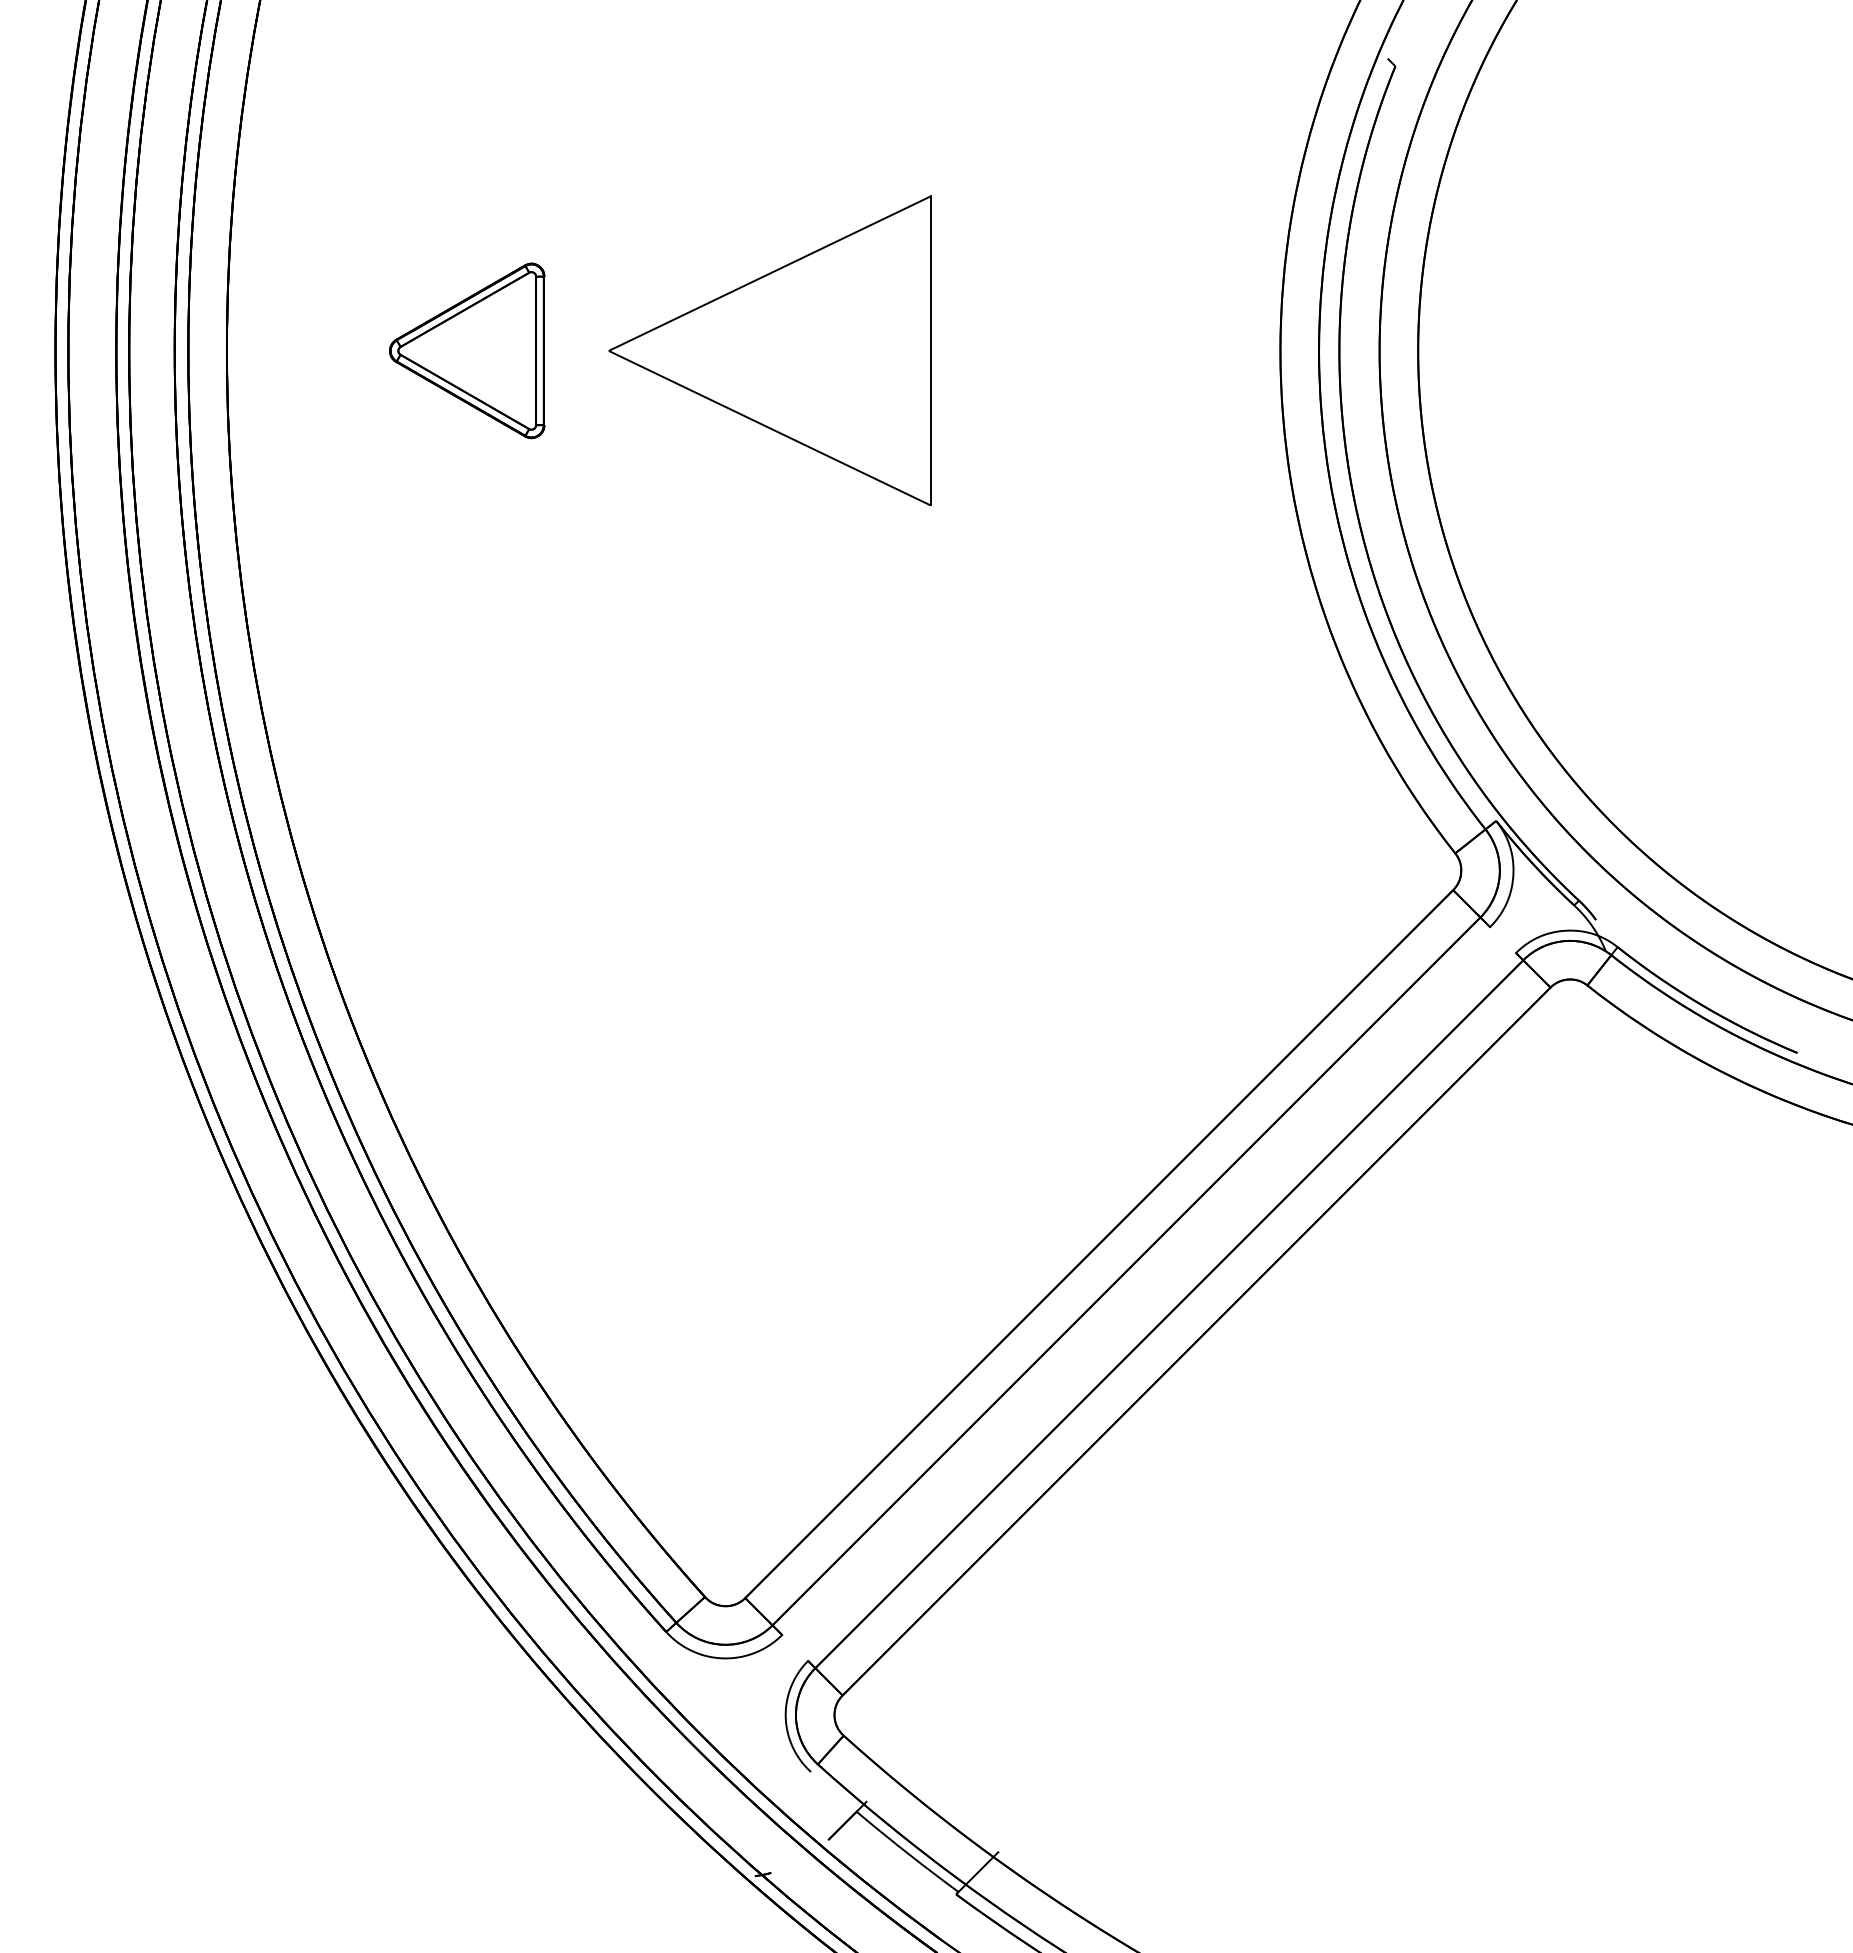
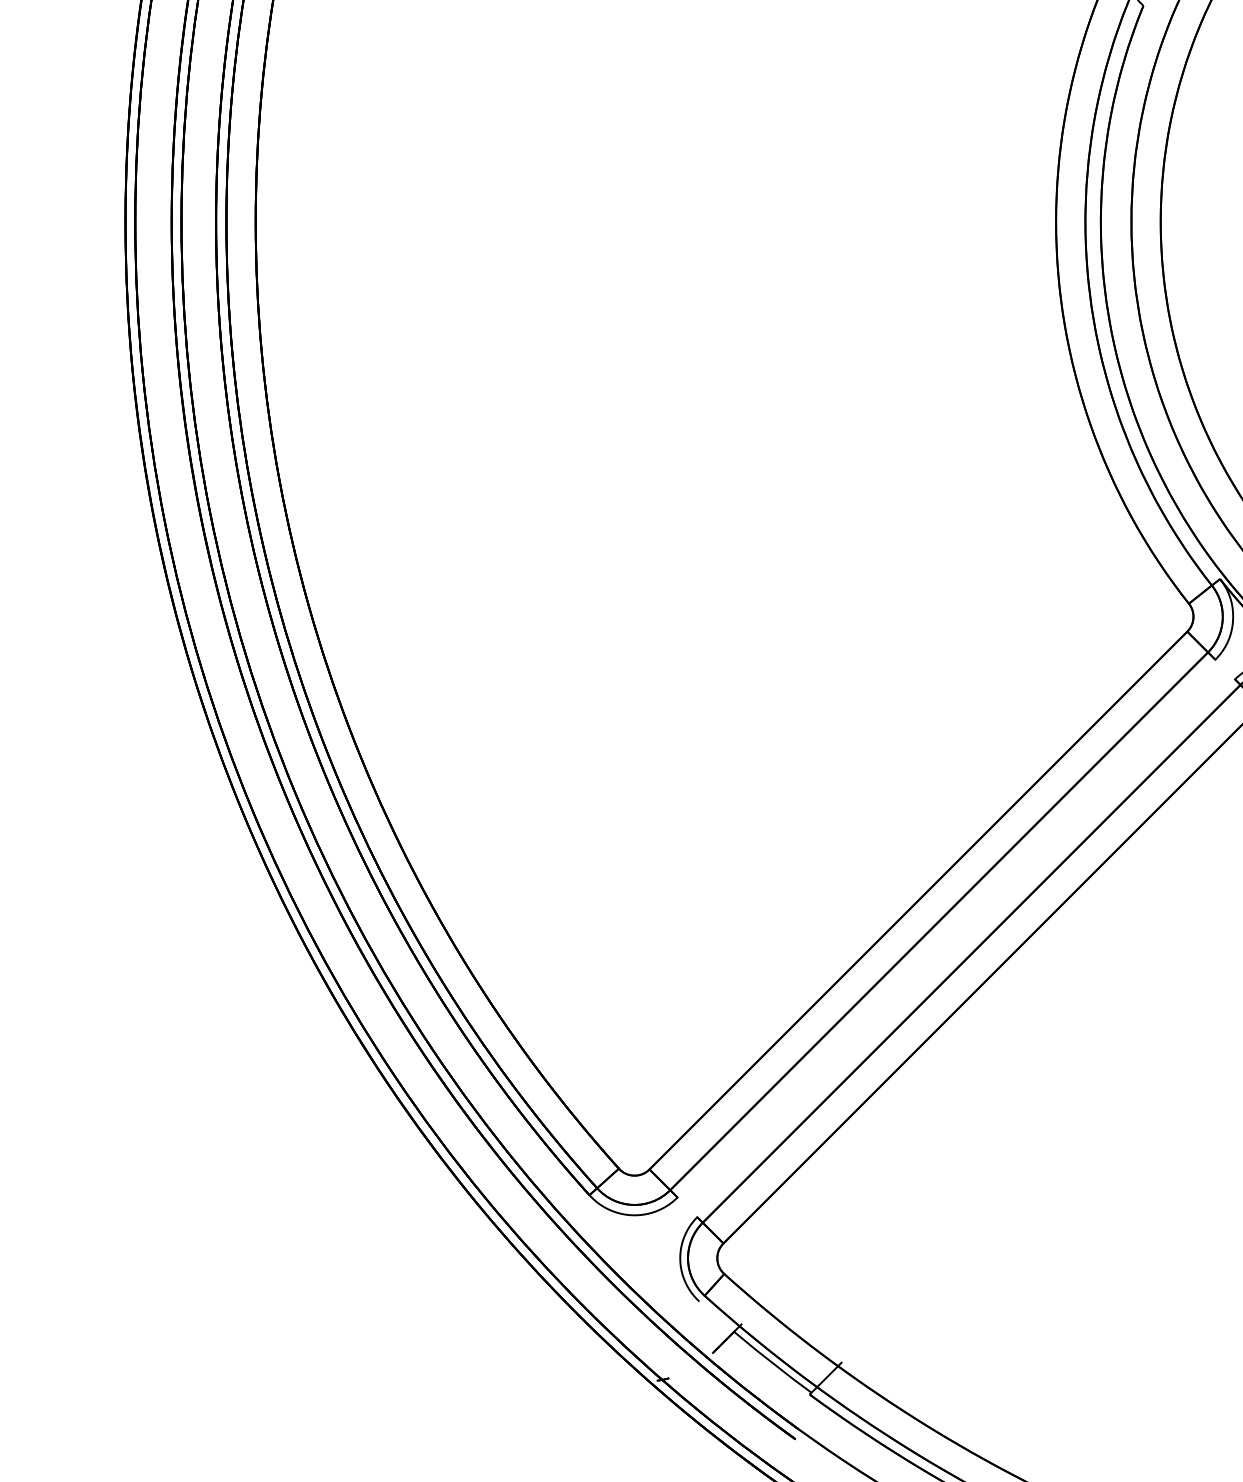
part: (467, 350) -> (438, 221), removed
part: (769, 350) -> (667, 221), removed

